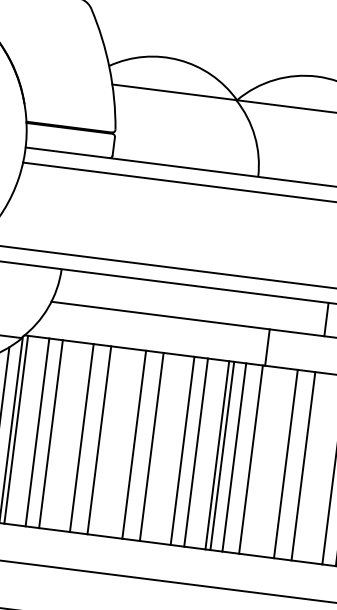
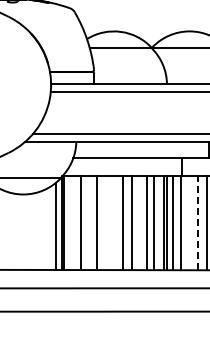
line: (37, 432) -> (74, 223), removed
line: (99, 440) -> (105, 223), removed
line: (286, 464) -> (198, 223), solid -> dashed

